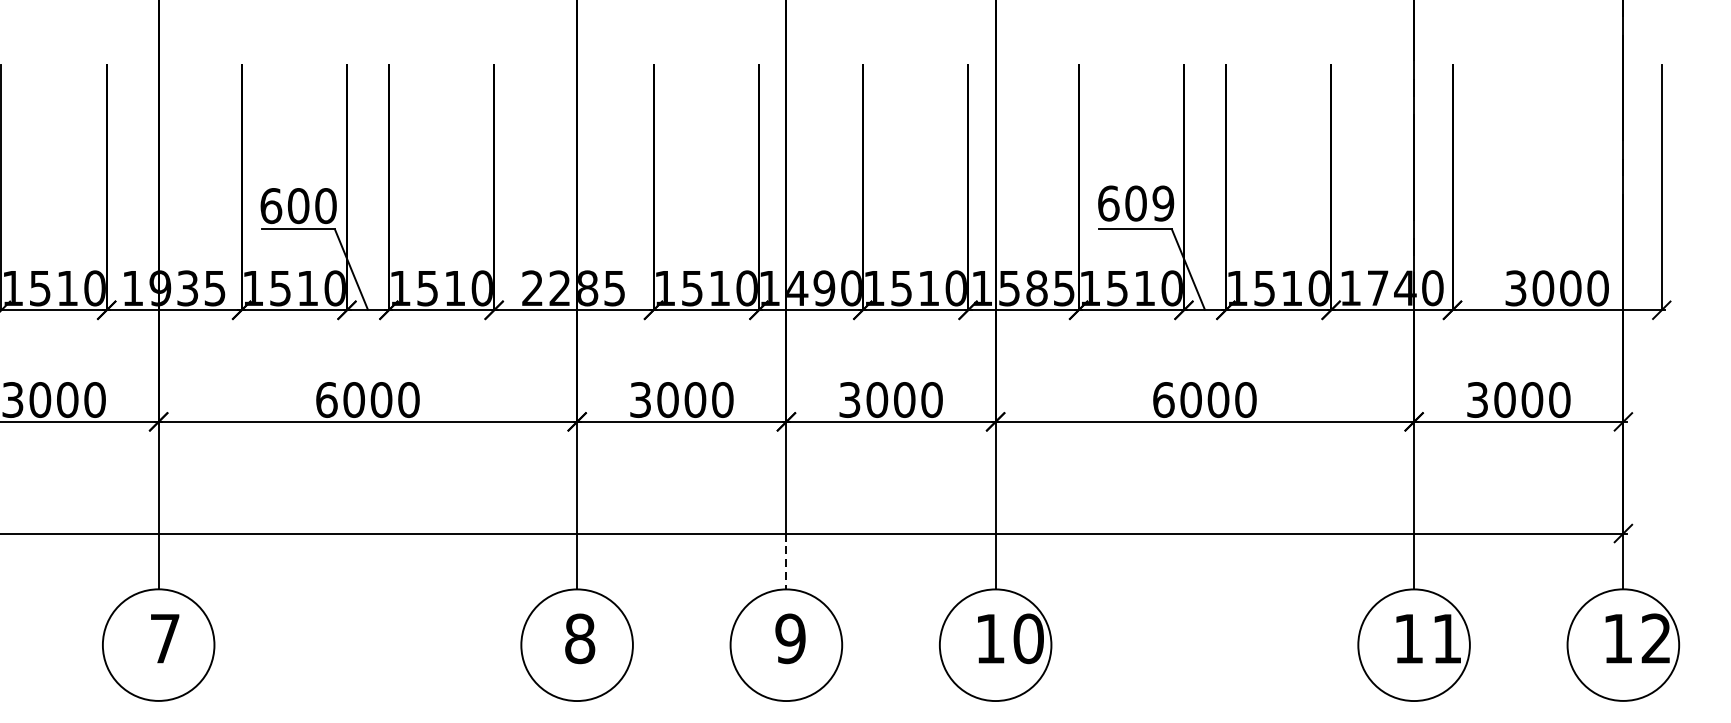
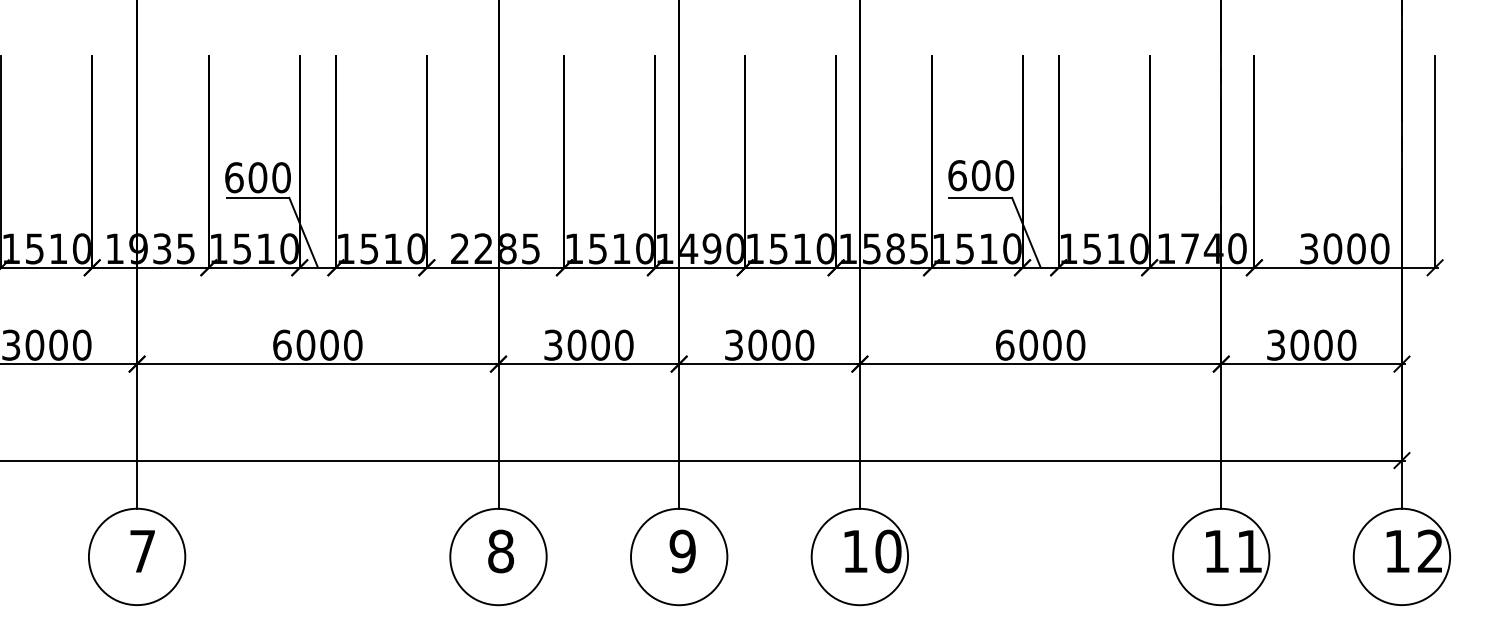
text: (1163, 203) -> (1004, 175), 609 -> 600
line: (786, 562) -> (679, 485), dashed -> solid

